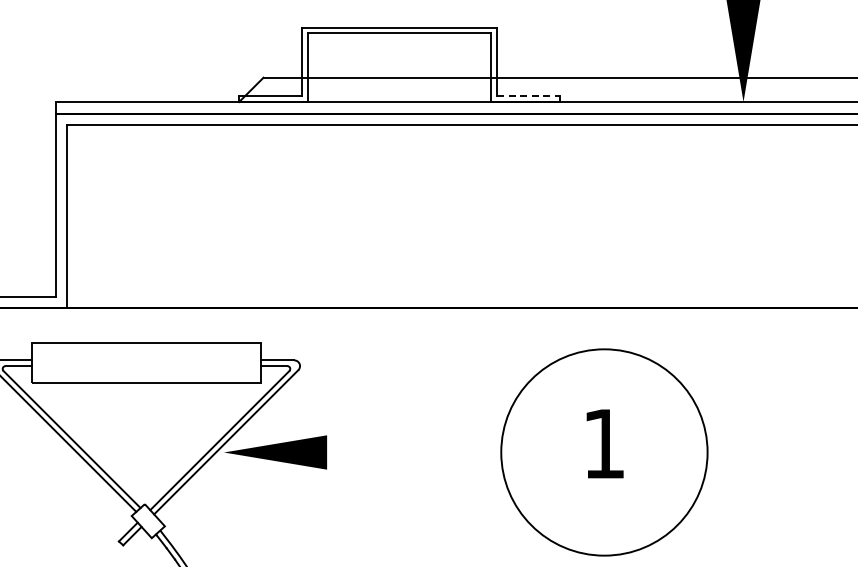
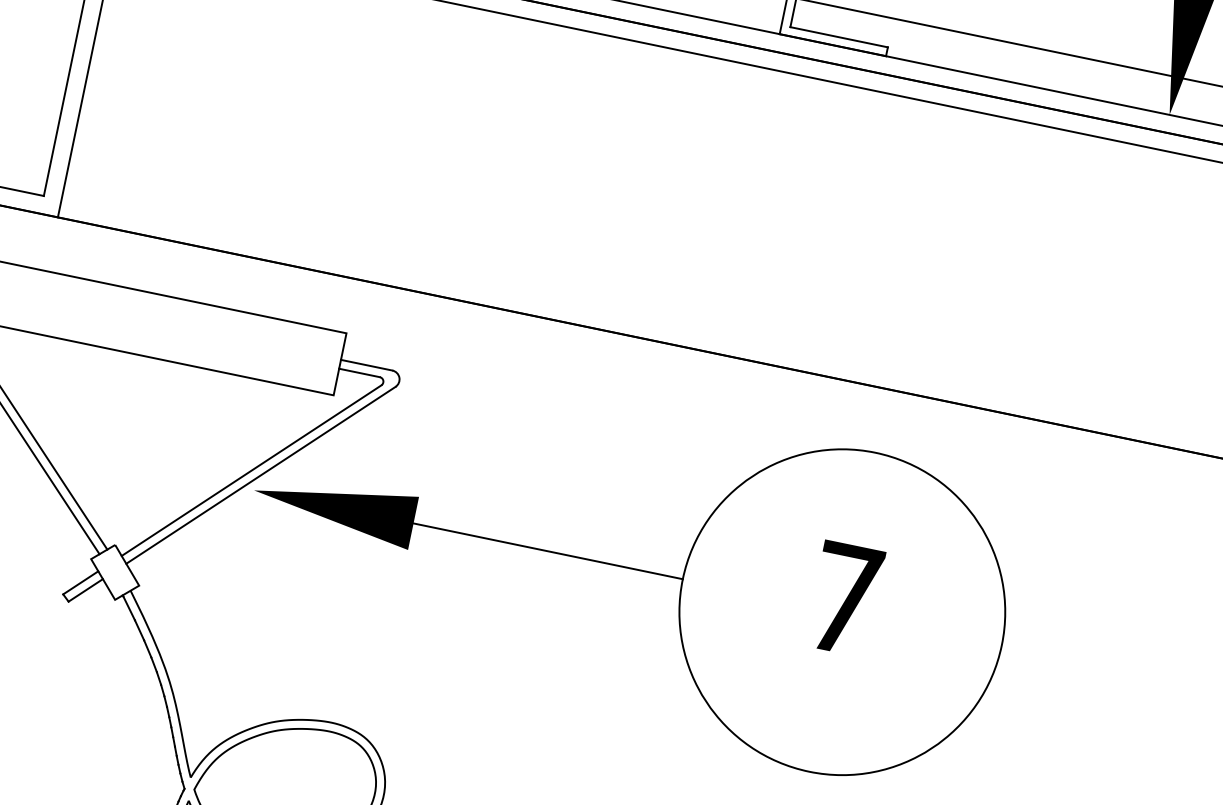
line: (528, 96) -> (838, 37), dashed -> solid
text: (604, 443) -> (845, 598), 1 -> 7
line: (414, 452) -> (548, 551), added

